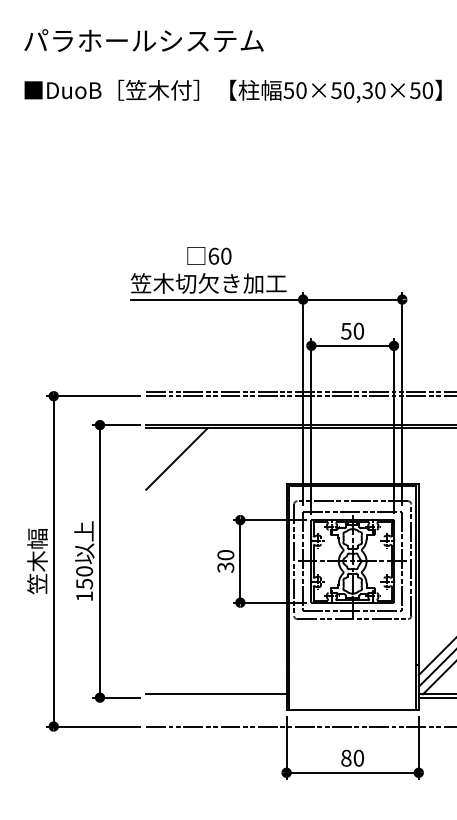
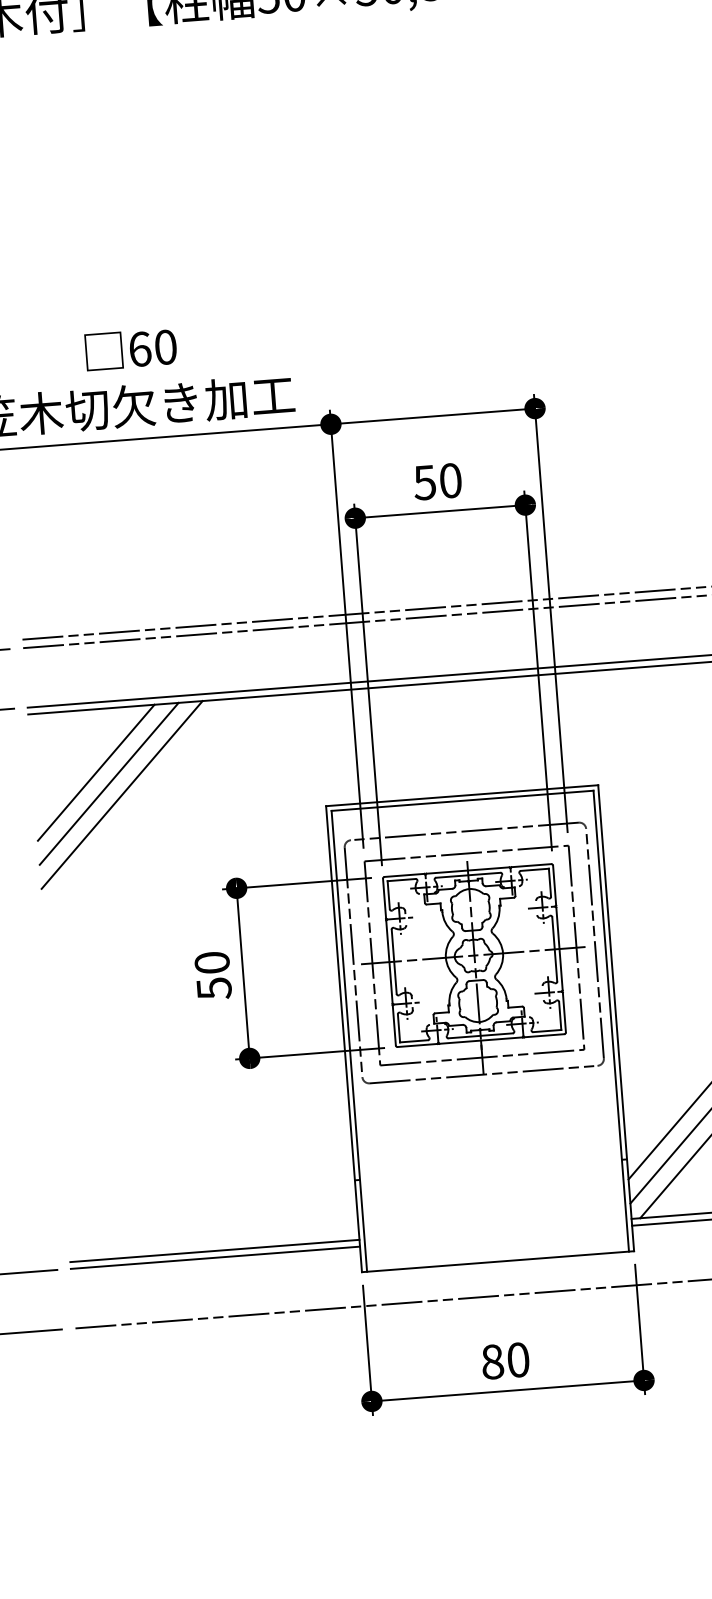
line: (182, 464) -> (108, 783), added
line: (188, 470) -> (121, 794), added
text: (225, 567) -> (213, 988), 30 -> 50
line: (216, 697) -> (215, 1257), added

